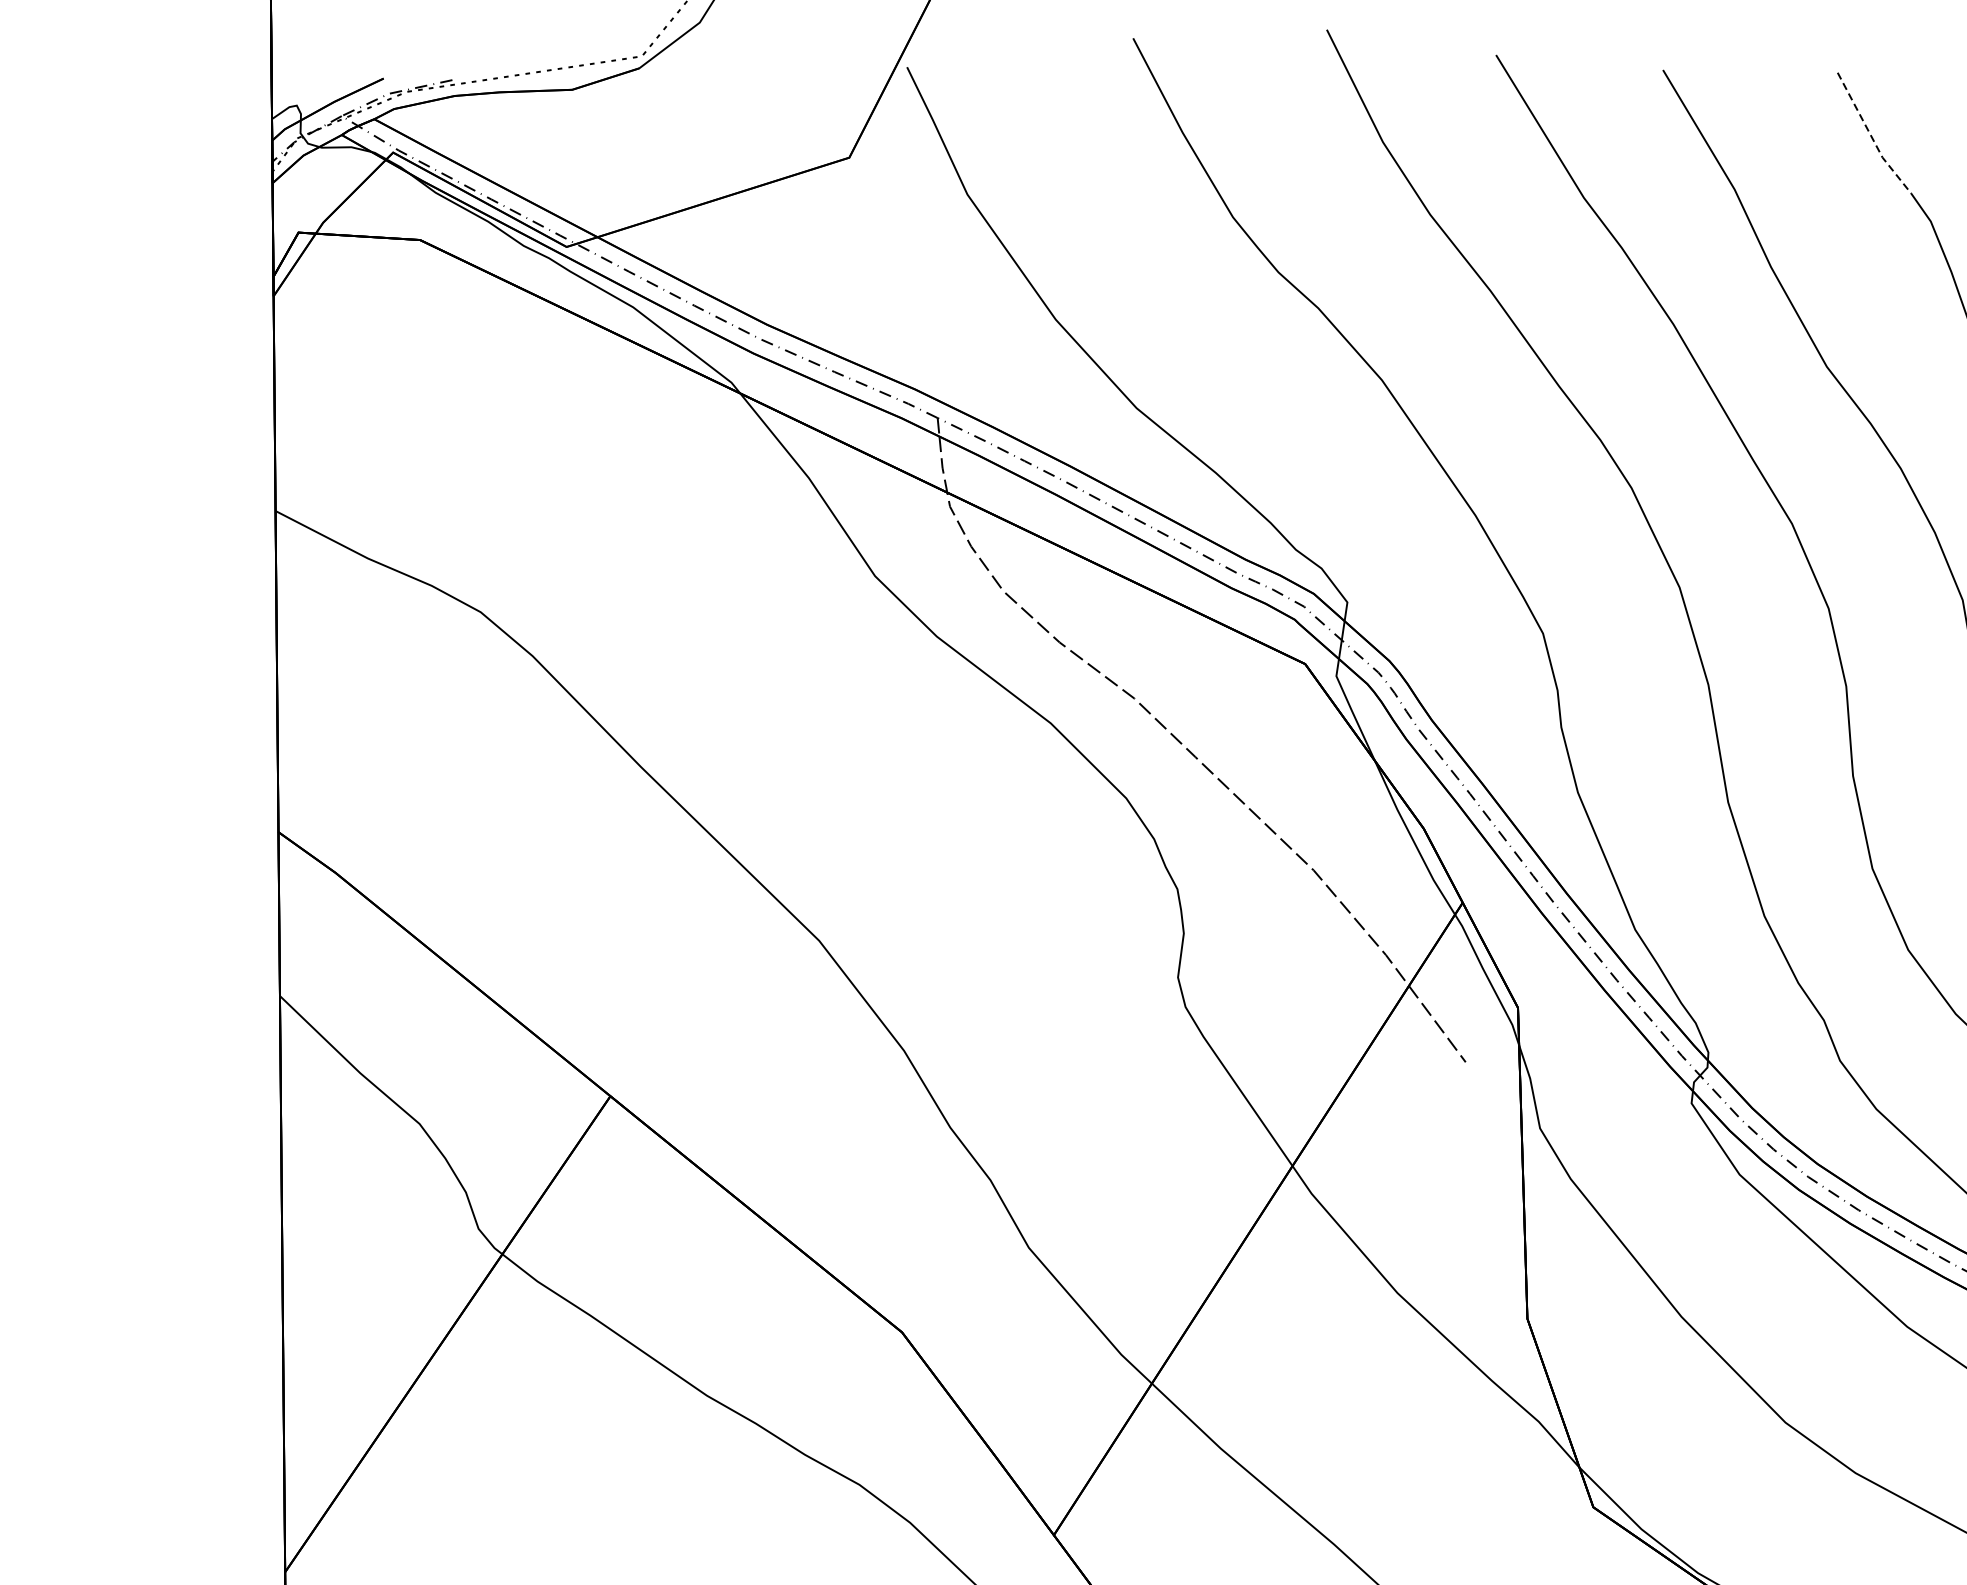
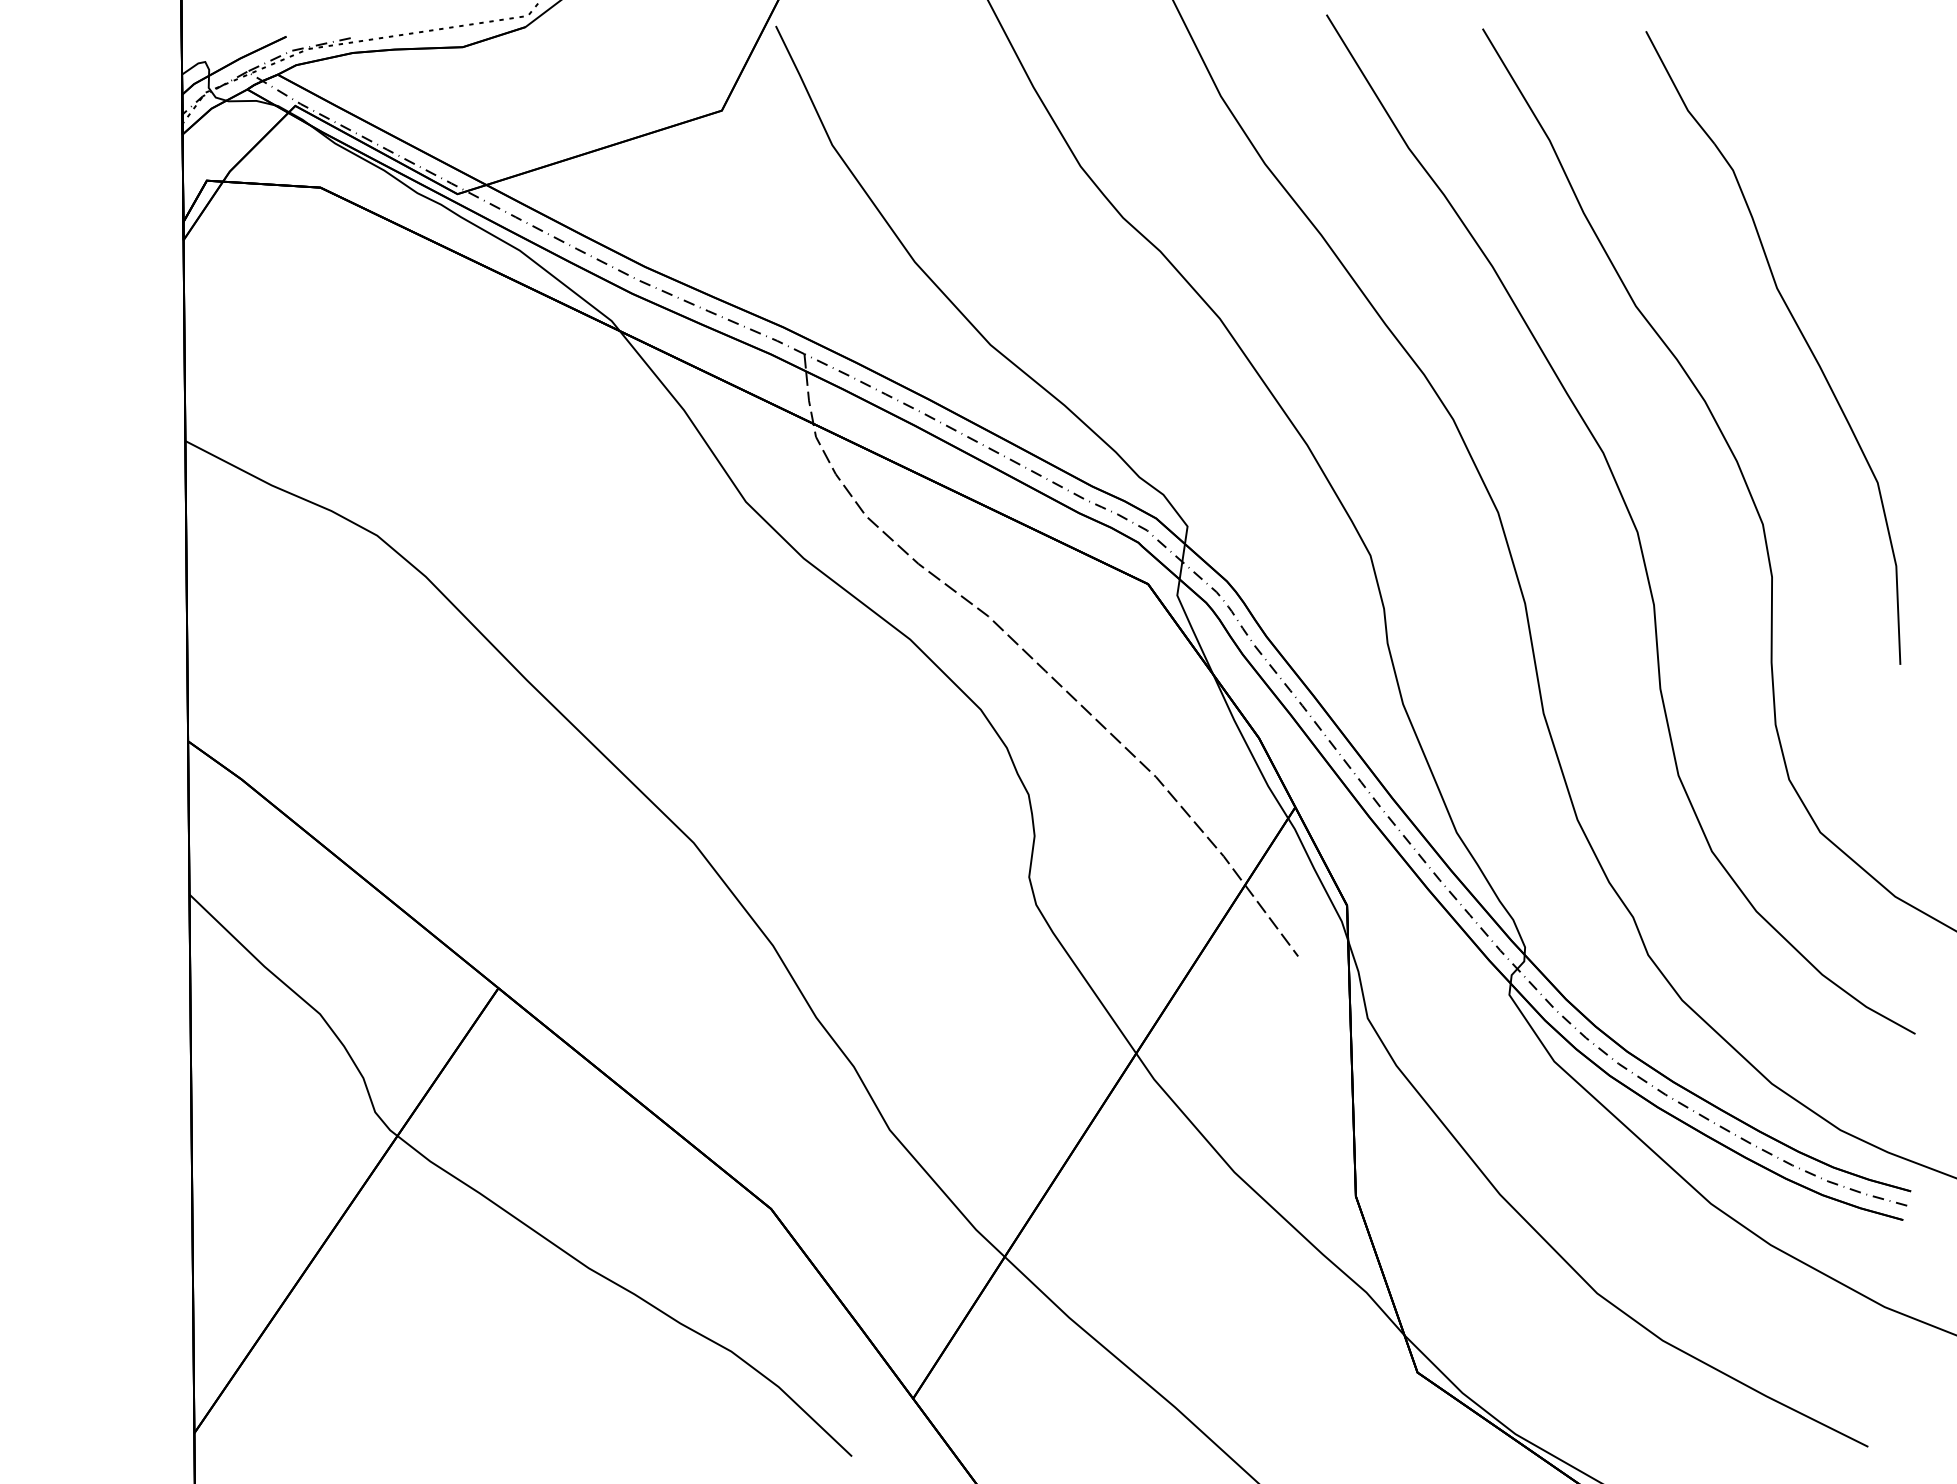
line: (1871, 136) -> (1677, 90), dashed -> solid

